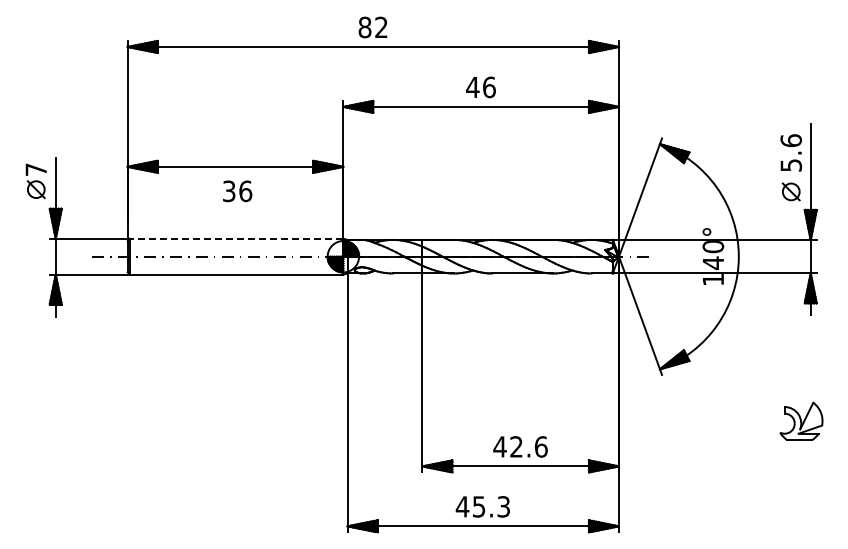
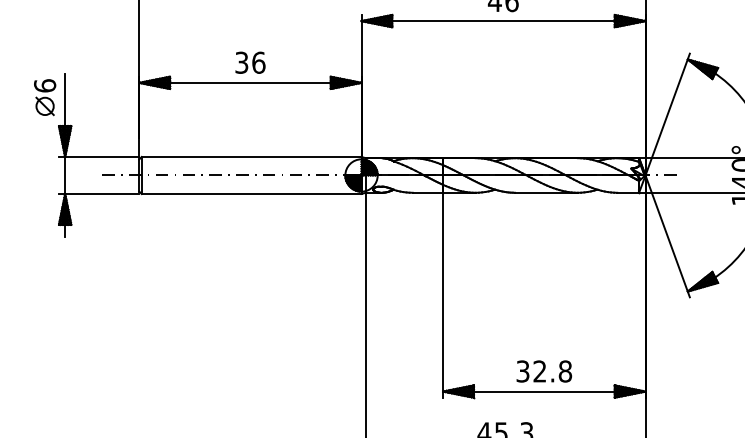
text: (36, 169) -> (45, 85), 7 -> 6
text: (237, 191) -> (250, 62), moved
line: (236, 238) -> (251, 156), dashed -> solid
text: (520, 446) -> (544, 371), 42.6 -> 32.8

